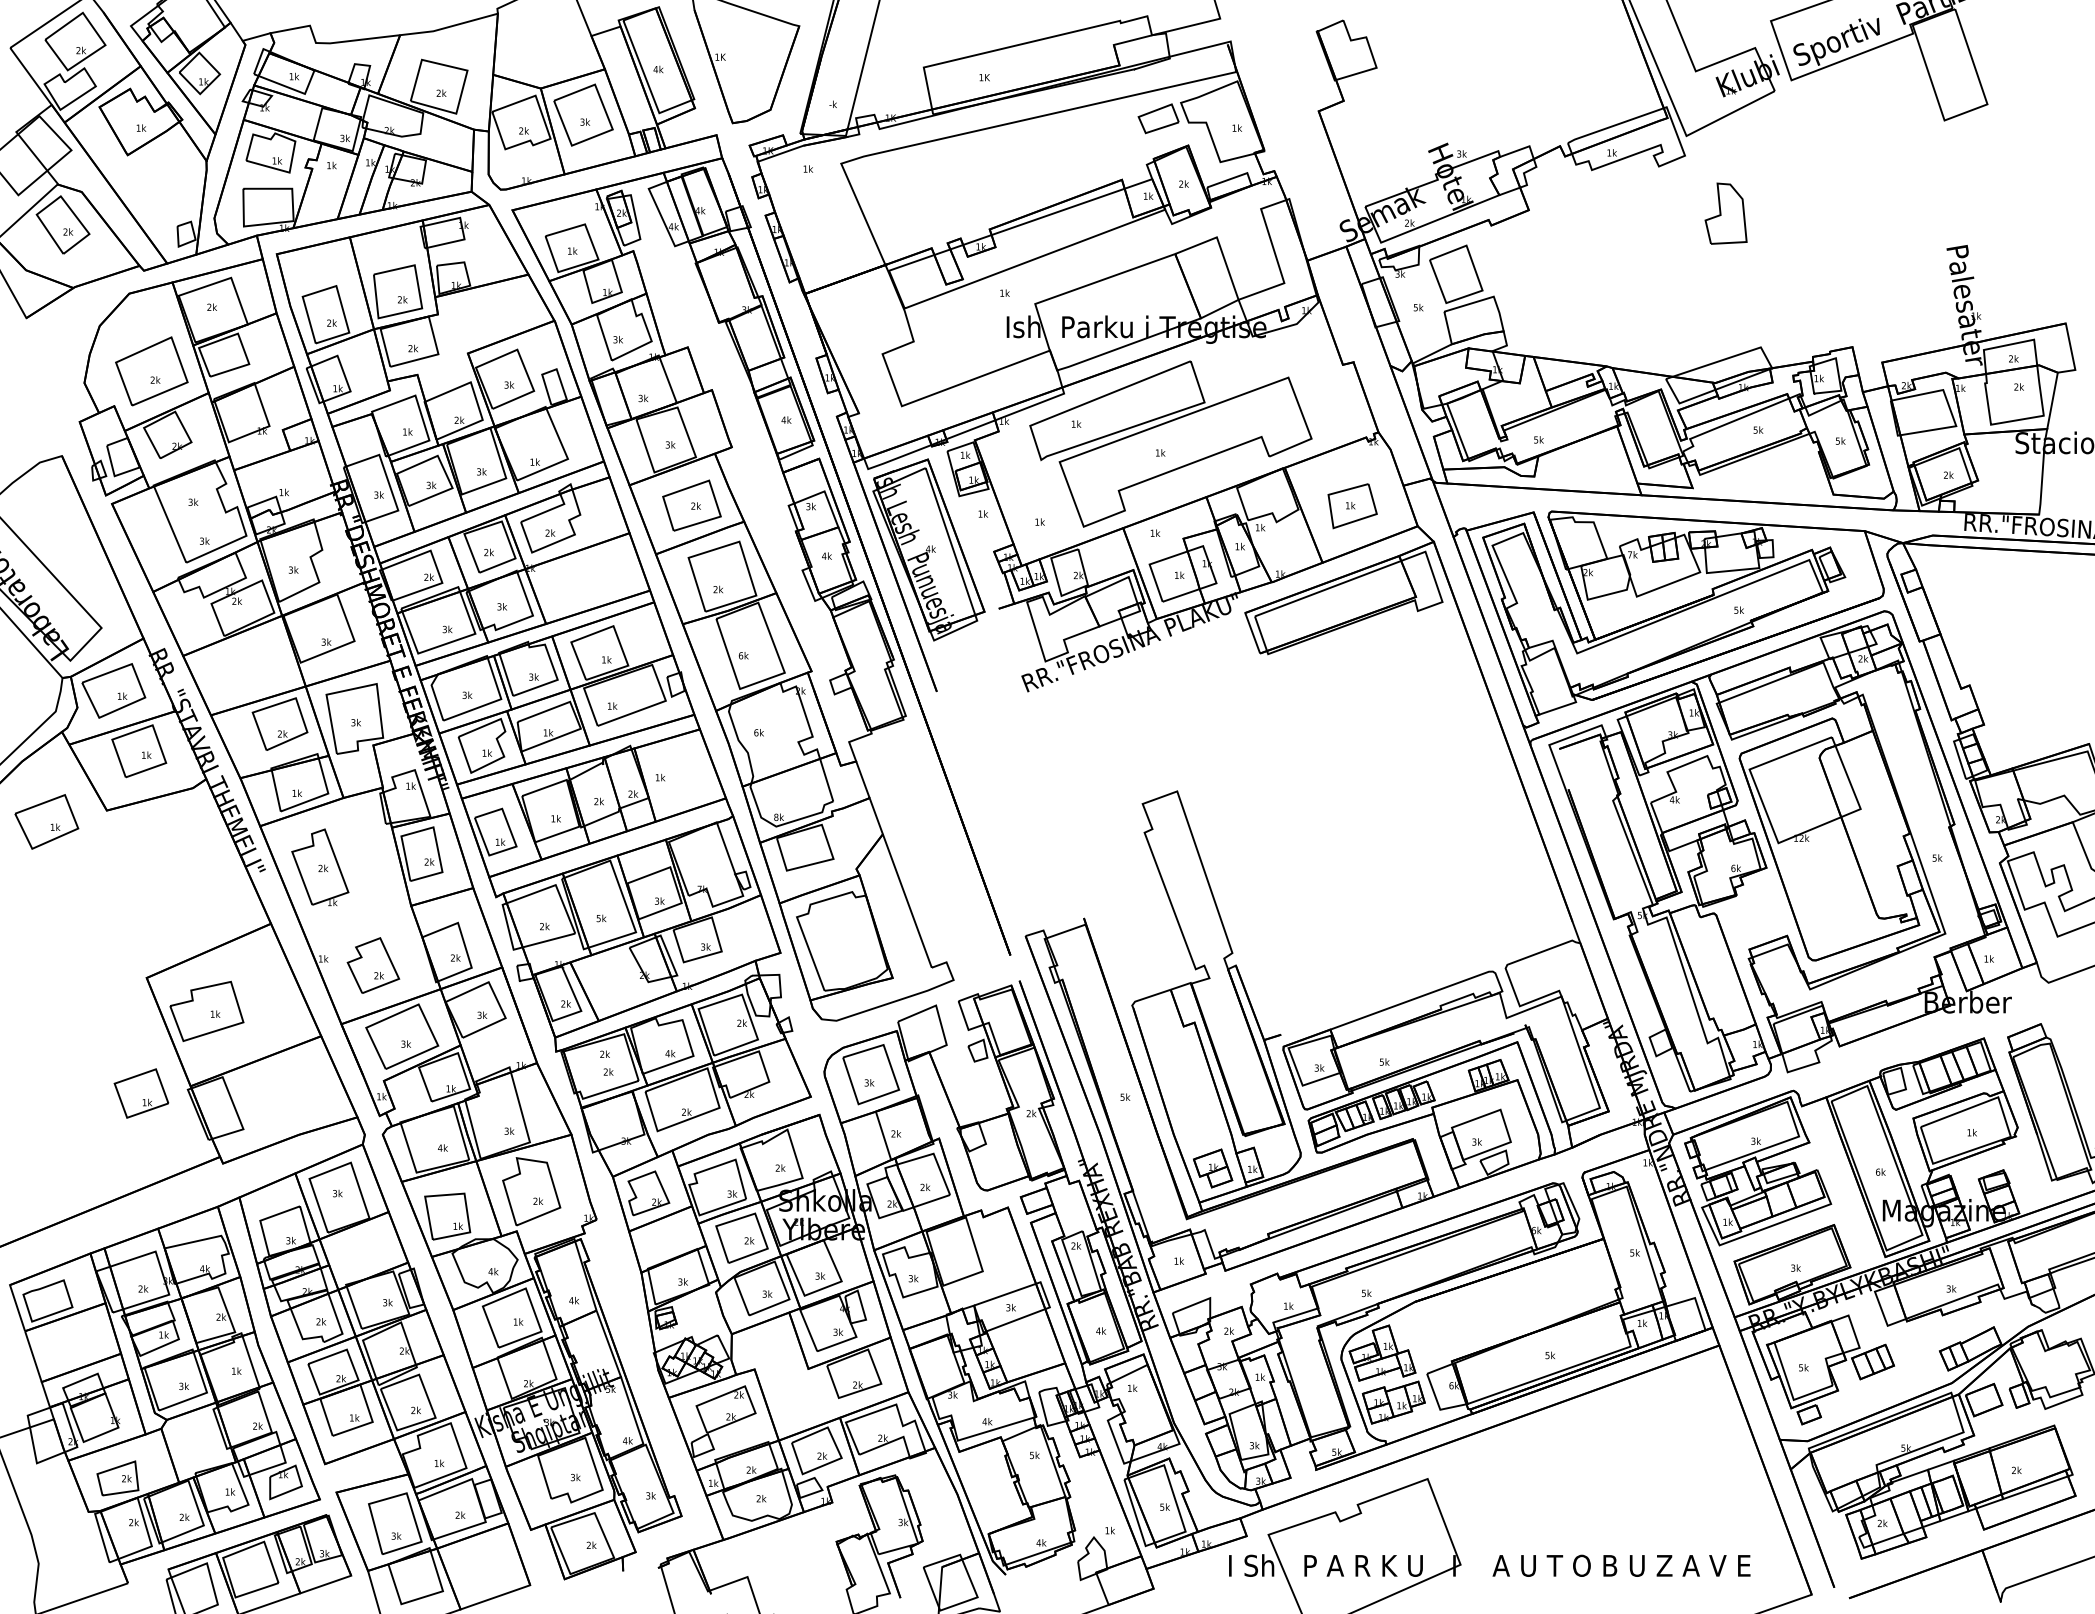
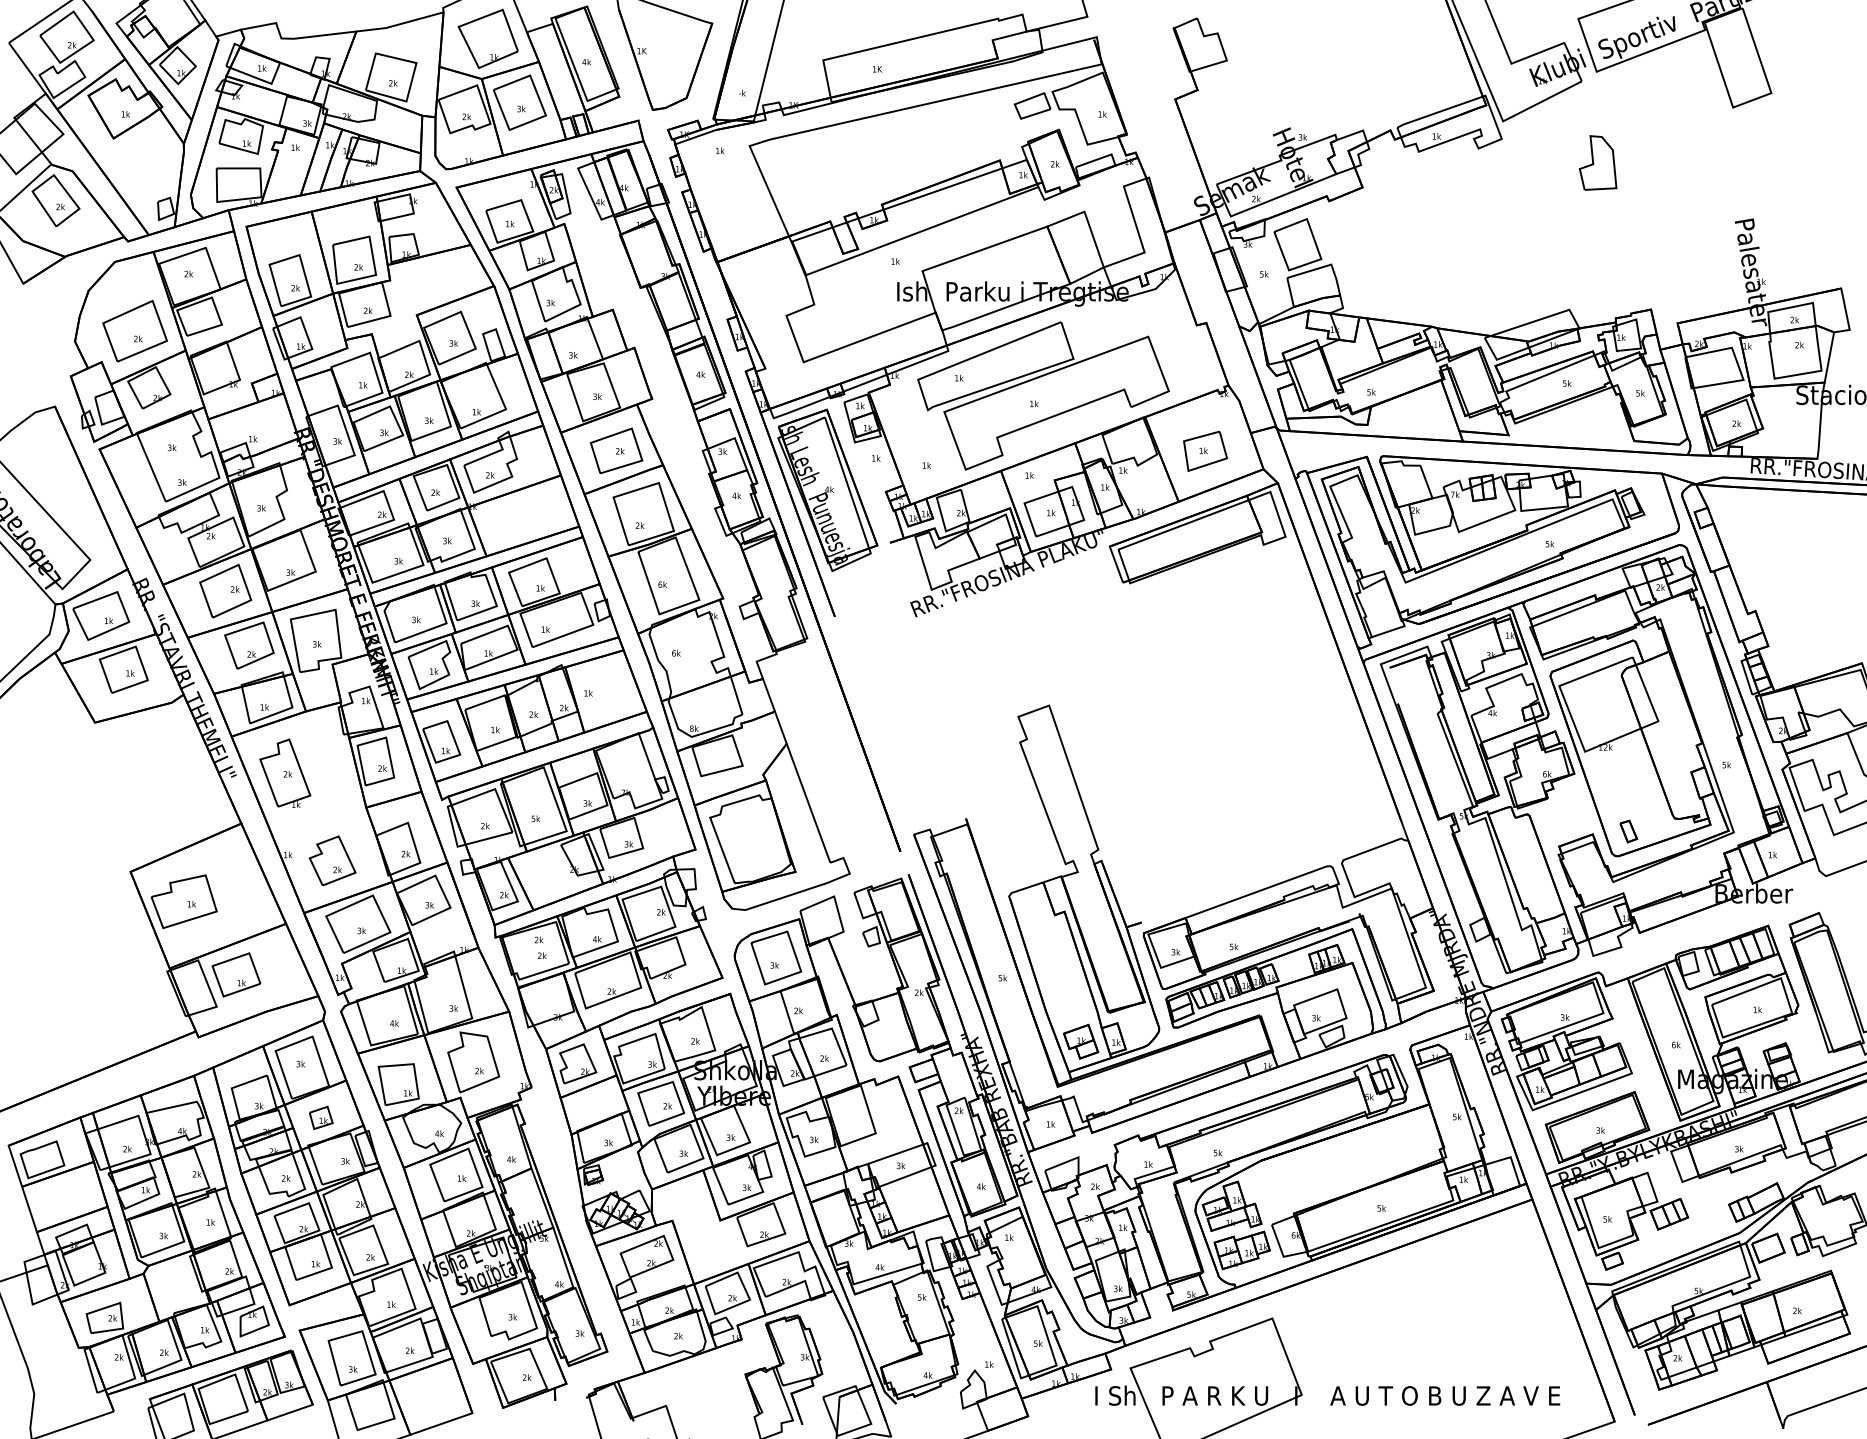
part: (547, 43) -> (487, 38), added
part: (1725, 213) -> (1597, 162), moved
part: (253, 662) -> (225, 590), added
part: (46, 821) -> (41, 732), removed
part: (1827, 932) -> (1628, 831), added
part: (141, 1093) -> (236, 974), moved
part: (360, 1253) -> (321, 1117), added

